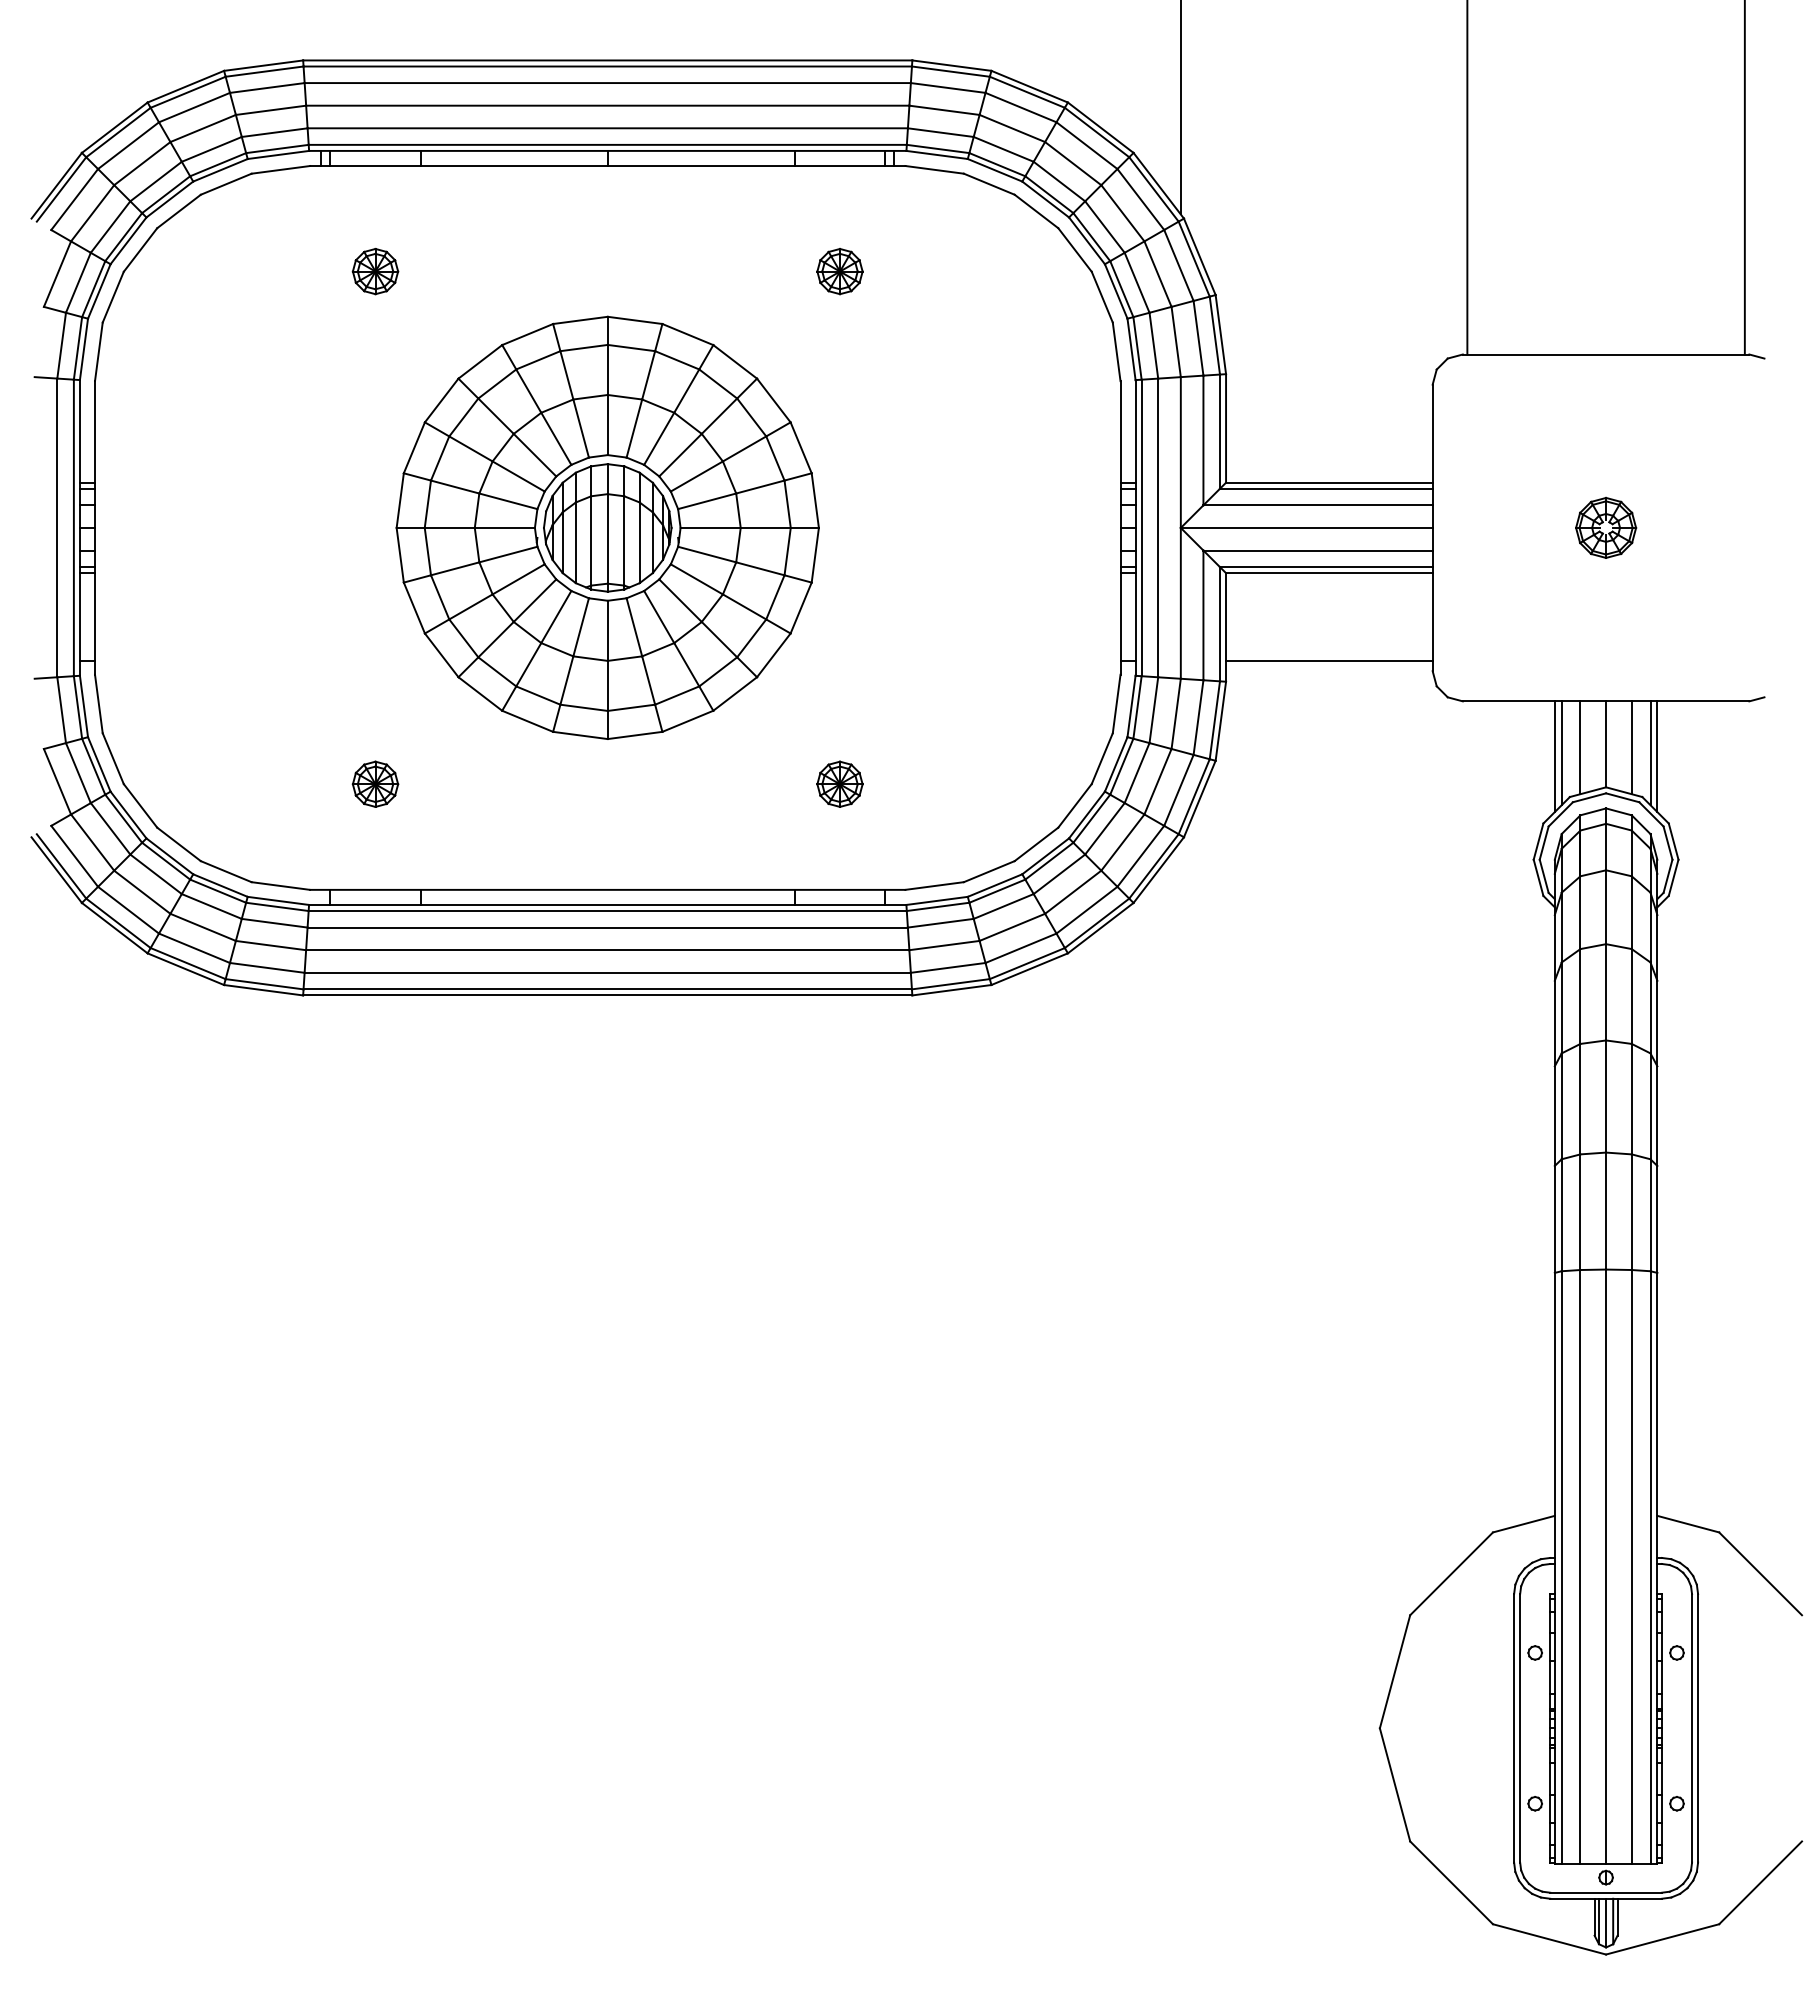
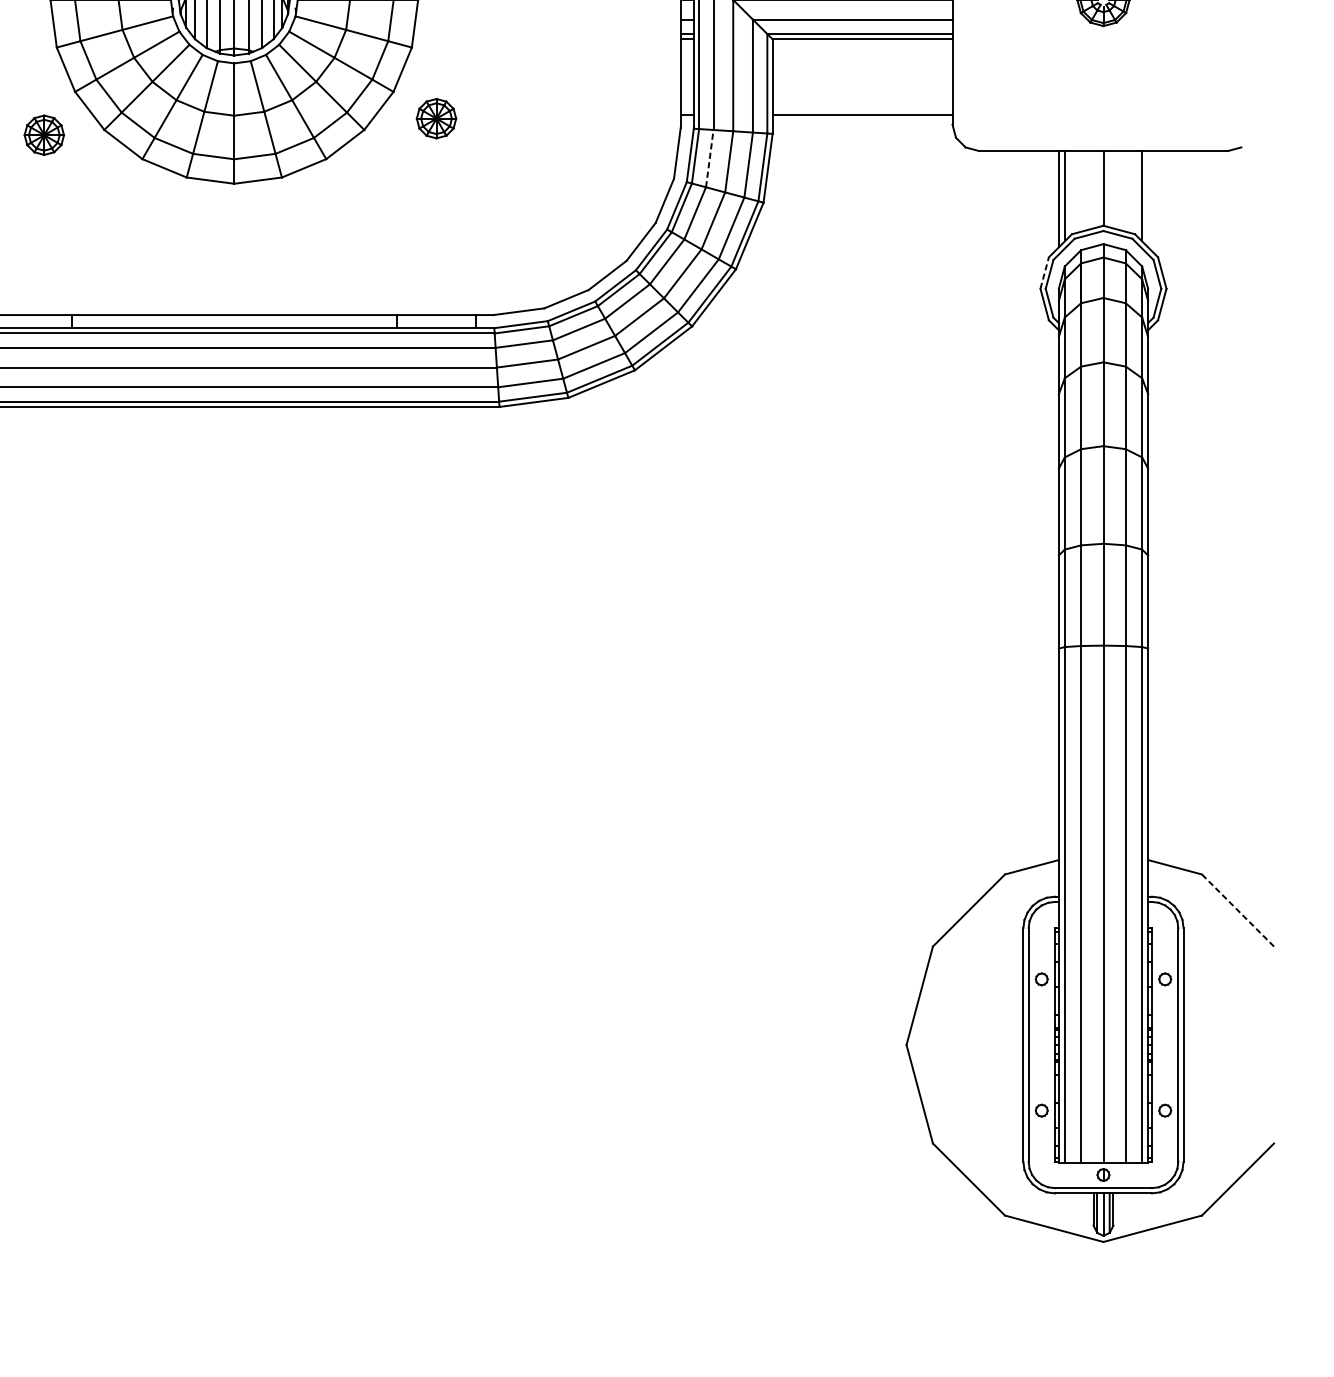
line: (1153, 709) -> (709, 158), solid -> dashed
line: (1580, 747) -> (1081, 191), removed
line: (1631, 747) -> (1125, 191), removed
line: (1657, 756) -> (1148, 198), removed
part: (375, 783) -> (44, 134), moved
part: (839, 783) -> (436, 117), moved
line: (1538, 841) -> (1044, 272), solid -> dashed
line: (1760, 1573) -> (1237, 910), solid -> dashed

